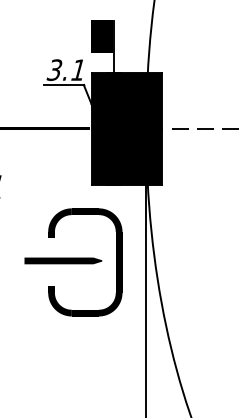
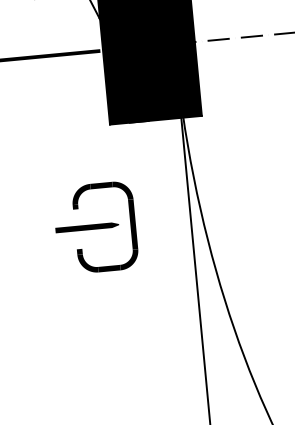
part: (73, 262) -> (95, 228), size x0.62

